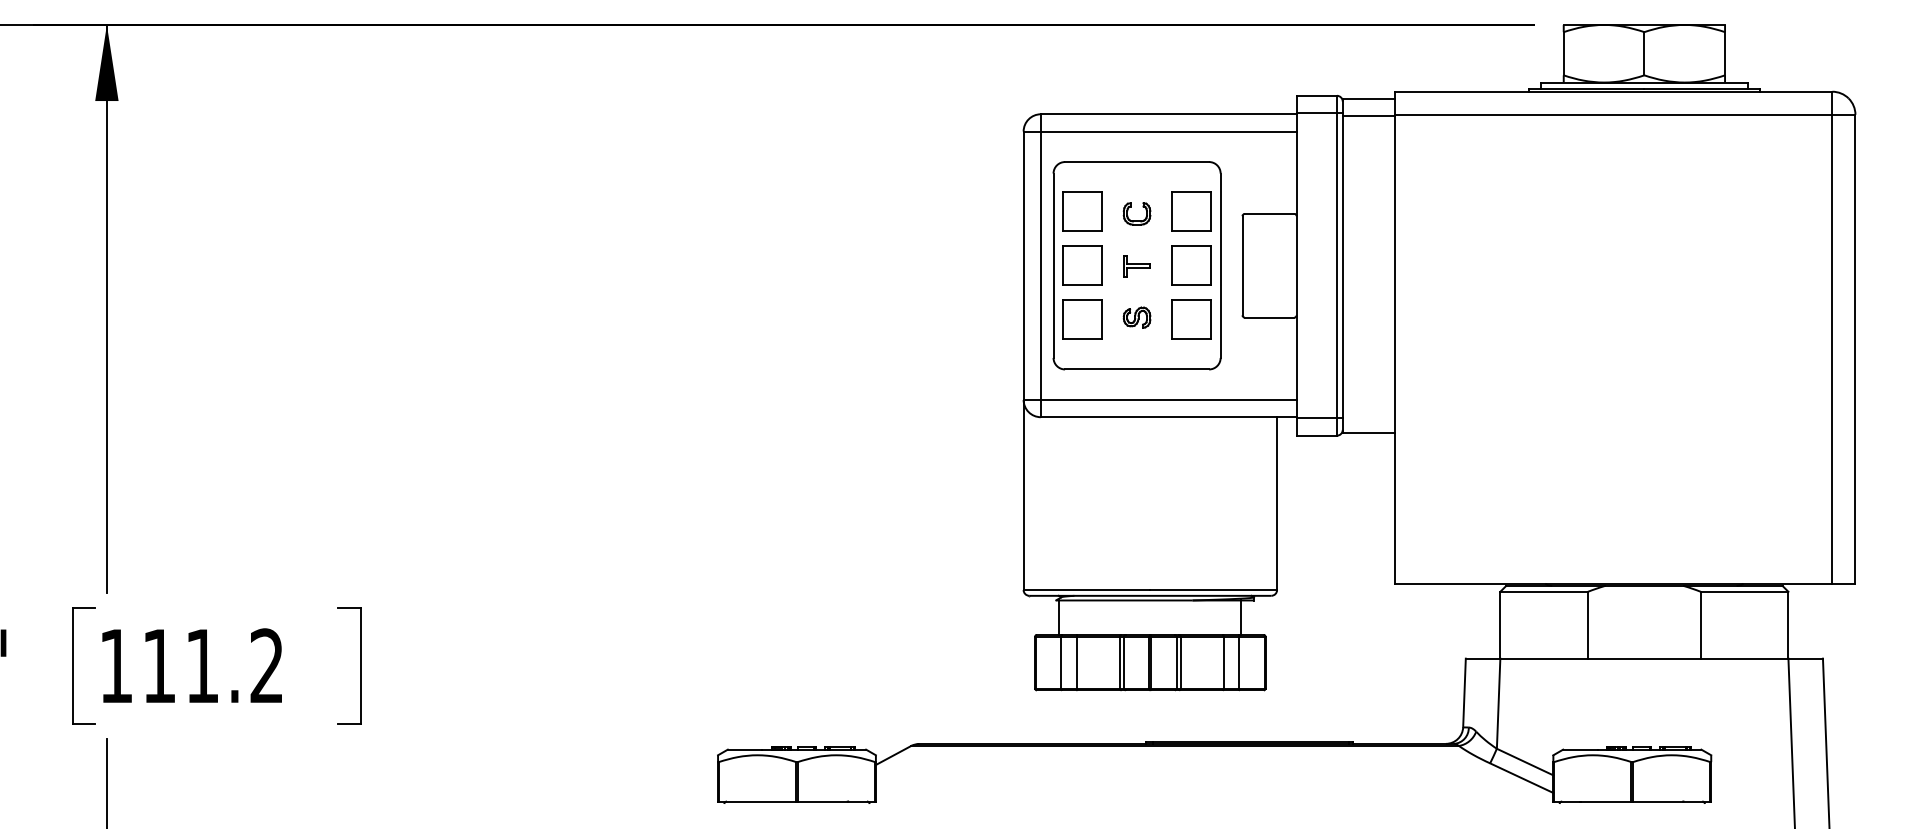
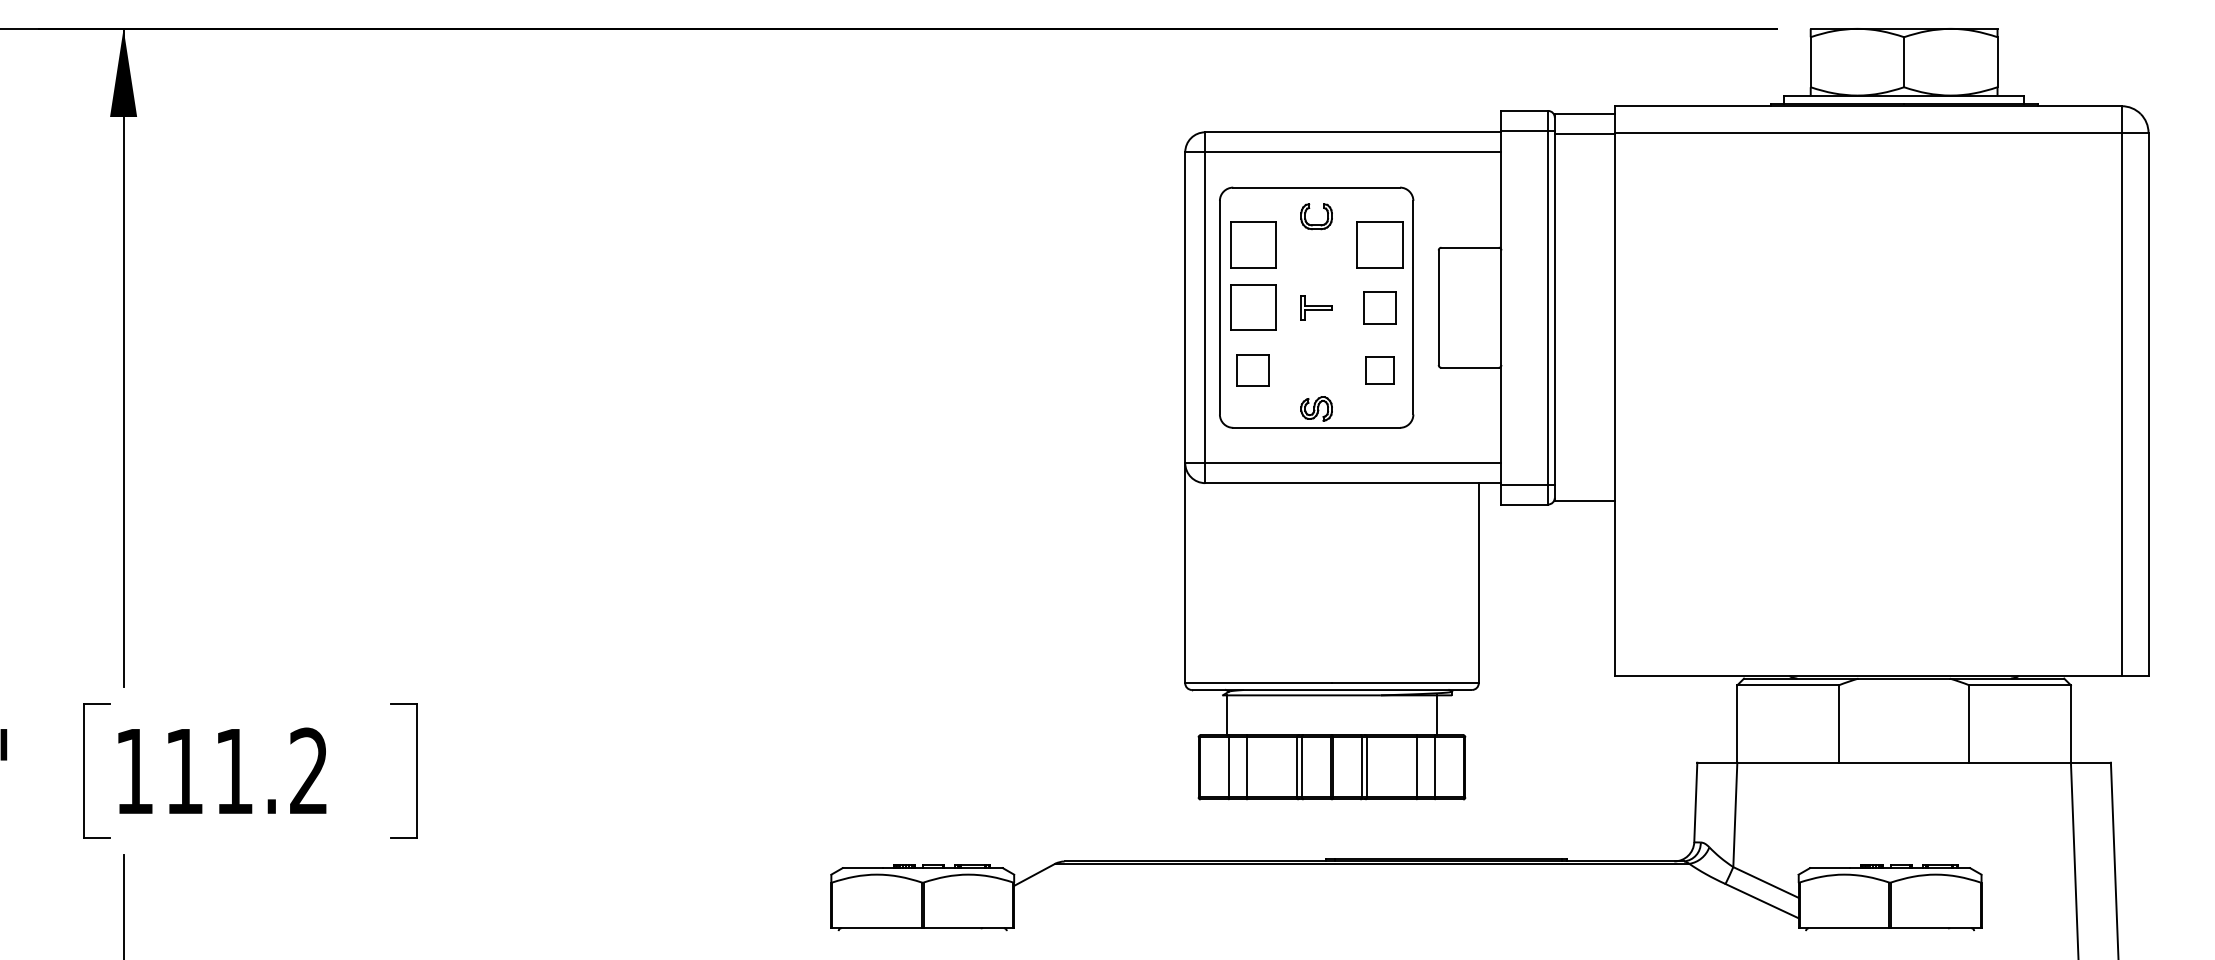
part: (1136, 220) -> (1316, 224), moved
part: (1191, 265) -> (1379, 307), size x0.7
part: (1136, 317) -> (1316, 408), moved
part: (1082, 319) -> (1253, 370), size x0.7
part: (1191, 319) -> (1379, 370), size x0.6

